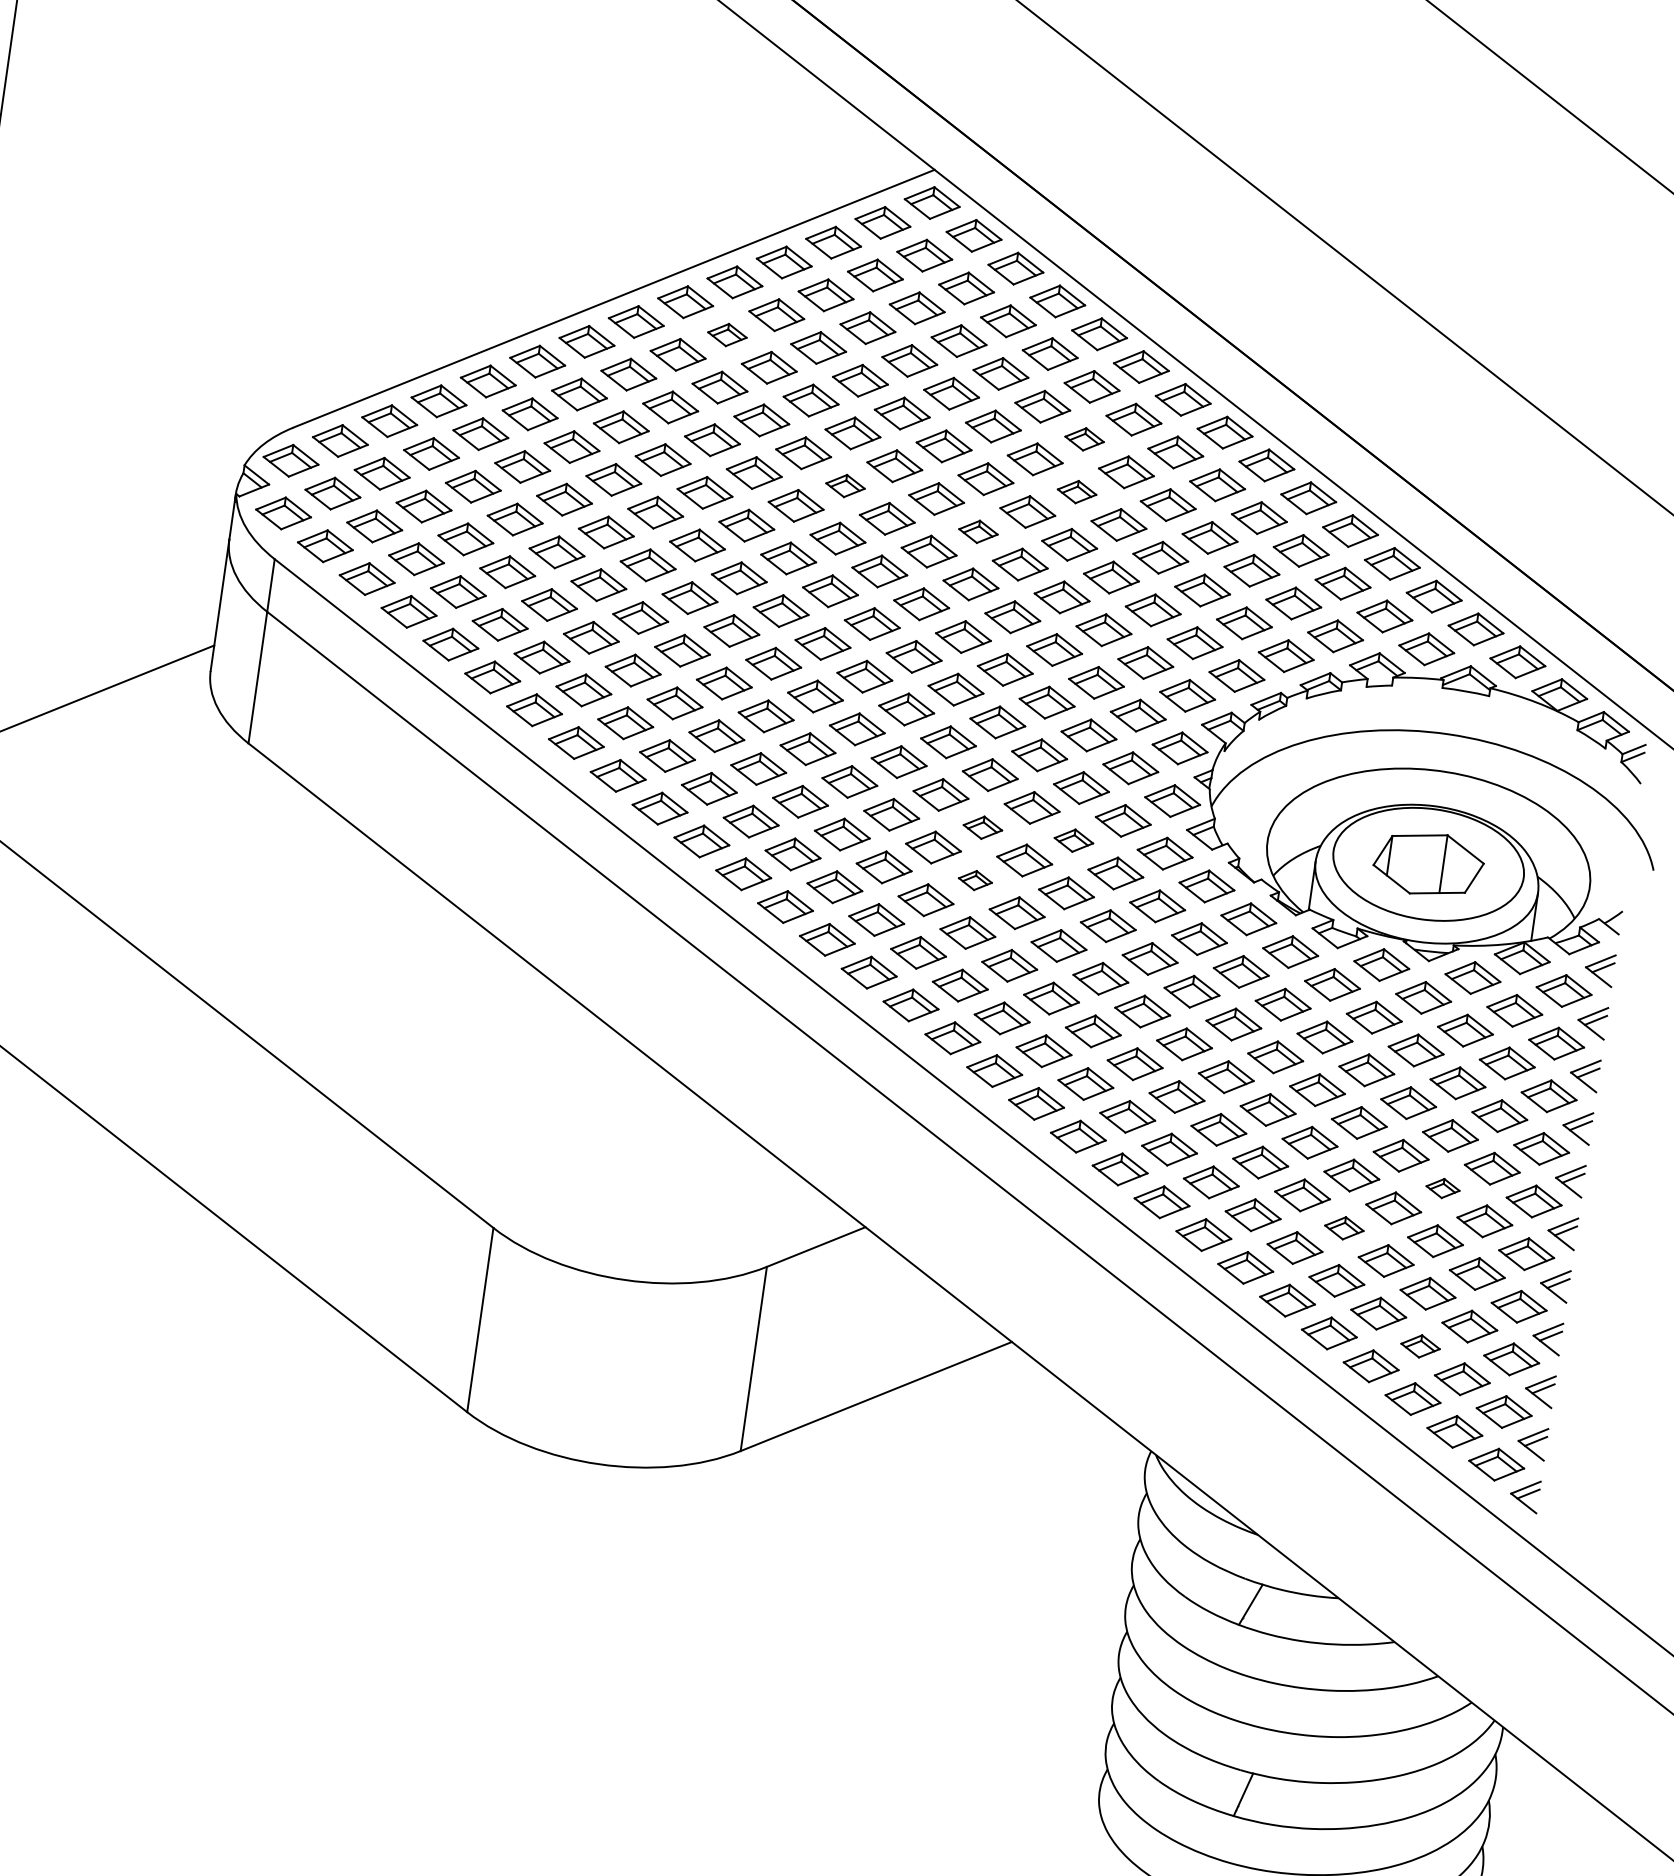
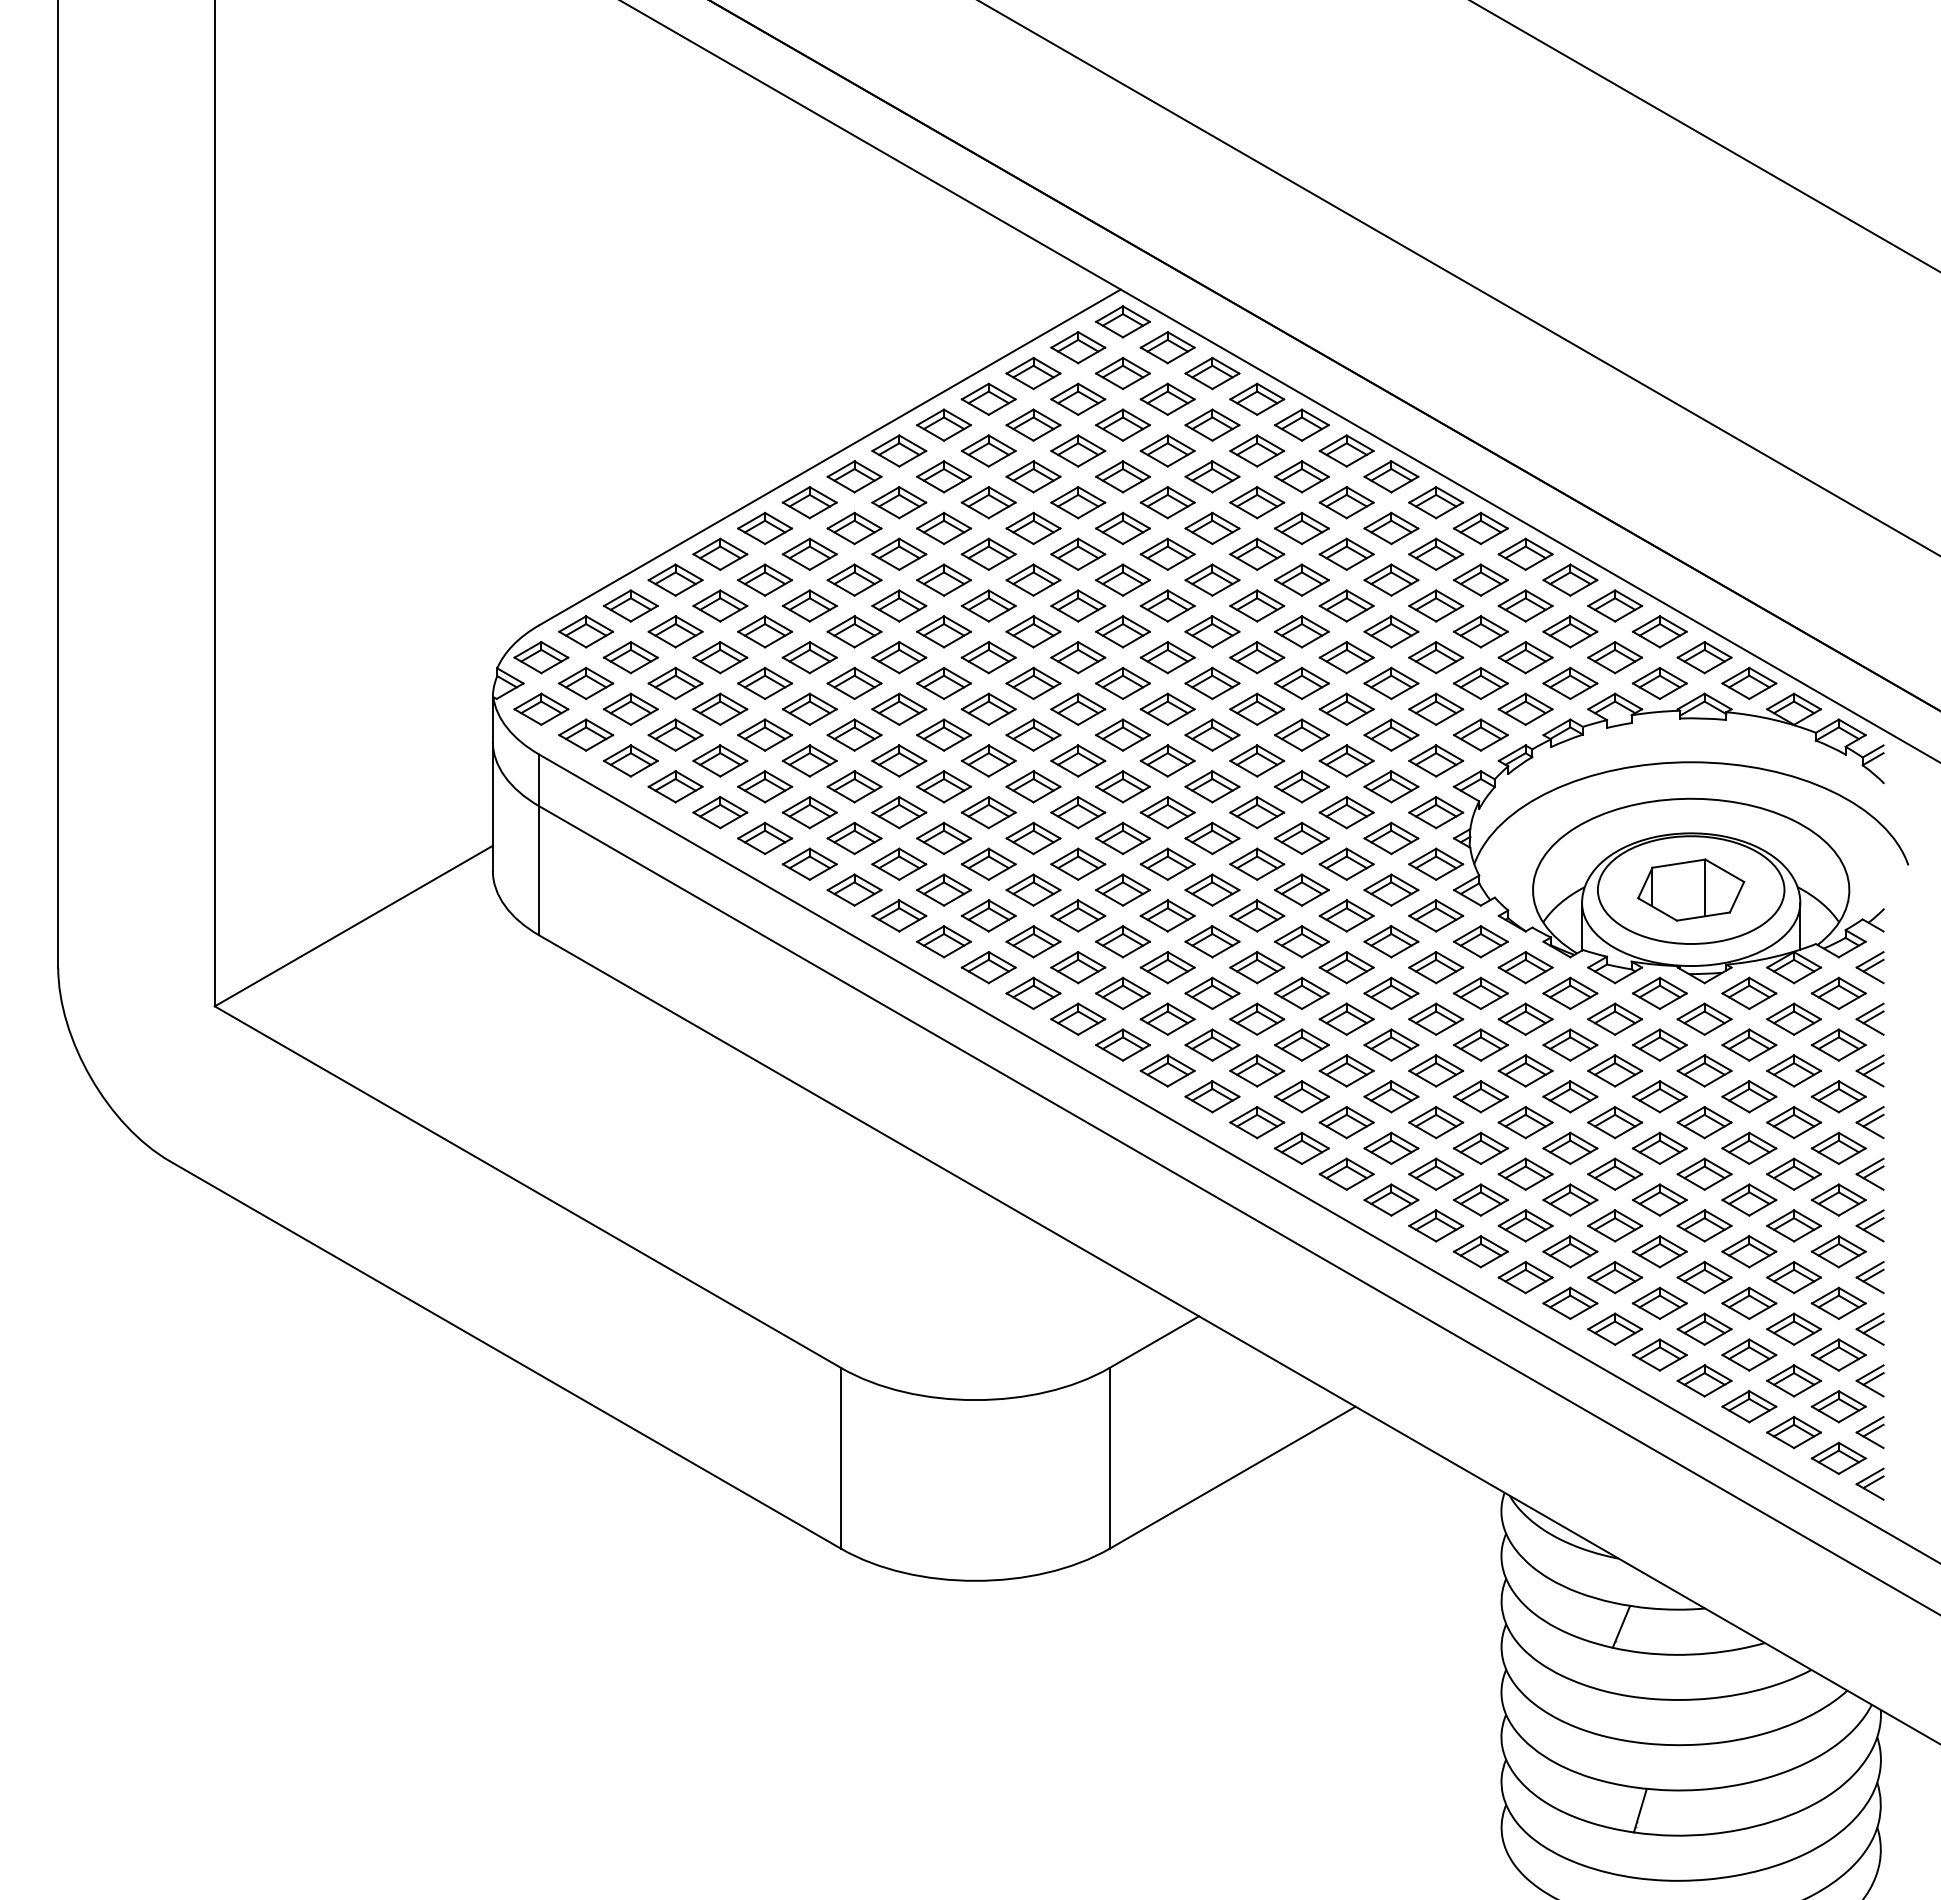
part: (726, 334) -> (943, 476), size x1.43
part: (1084, 438) -> (1301, 527), size x1.43
part: (845, 485) -> (1078, 605), size x1.43
part: (1076, 491) -> (1301, 579), size x1.43
part: (978, 531) -> (1212, 631), size x1.43
part: (983, 827) -> (1257, 915), size x1.43
part: (1073, 840) -> (1346, 915), size x1.43
part: (975, 880) -> (1257, 967), size x1.67
part: (1443, 1188) -> (1749, 1199), size x1.67
part: (1344, 1227) -> (1659, 1251), size x1.43
part: (1420, 1345) -> (1749, 1354), size x1.43

